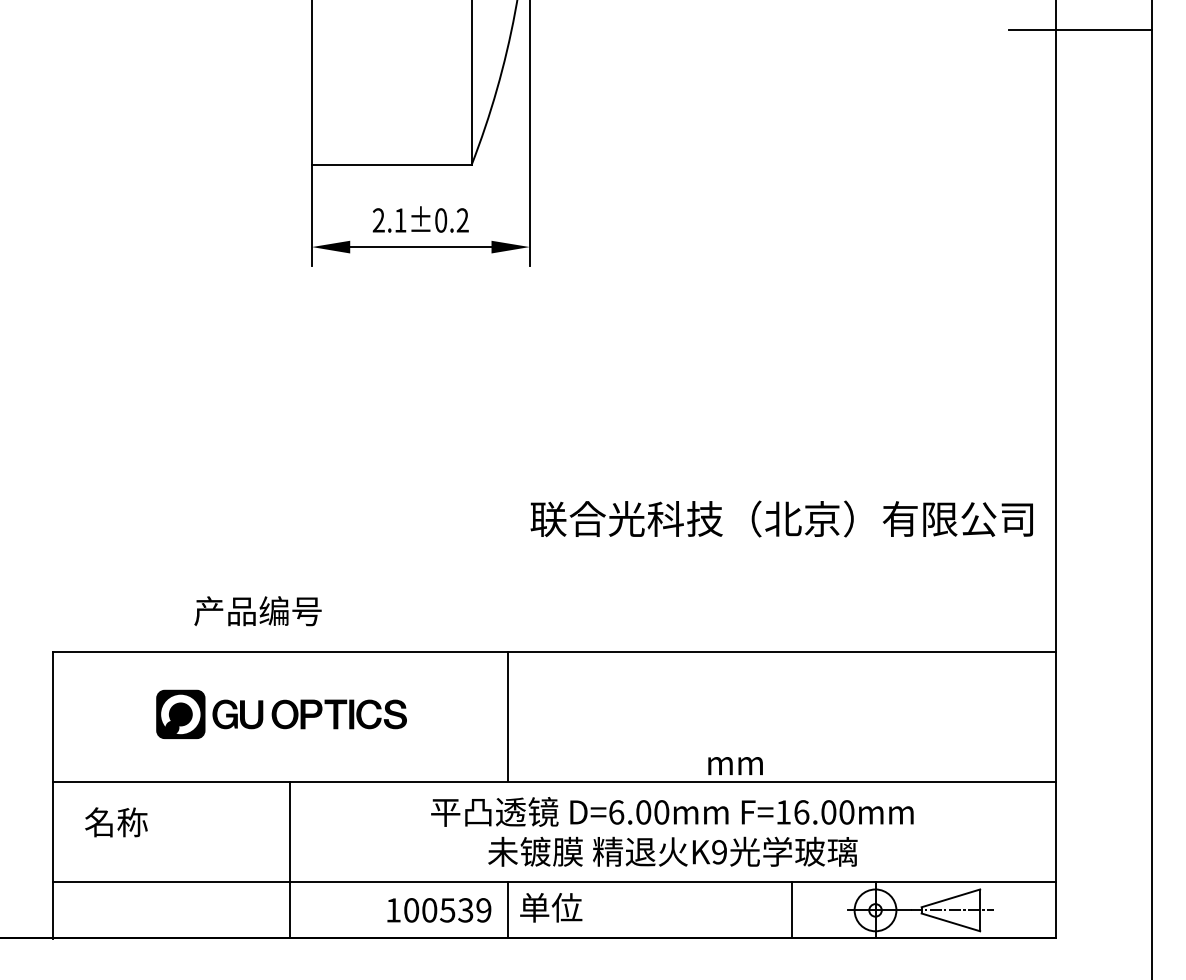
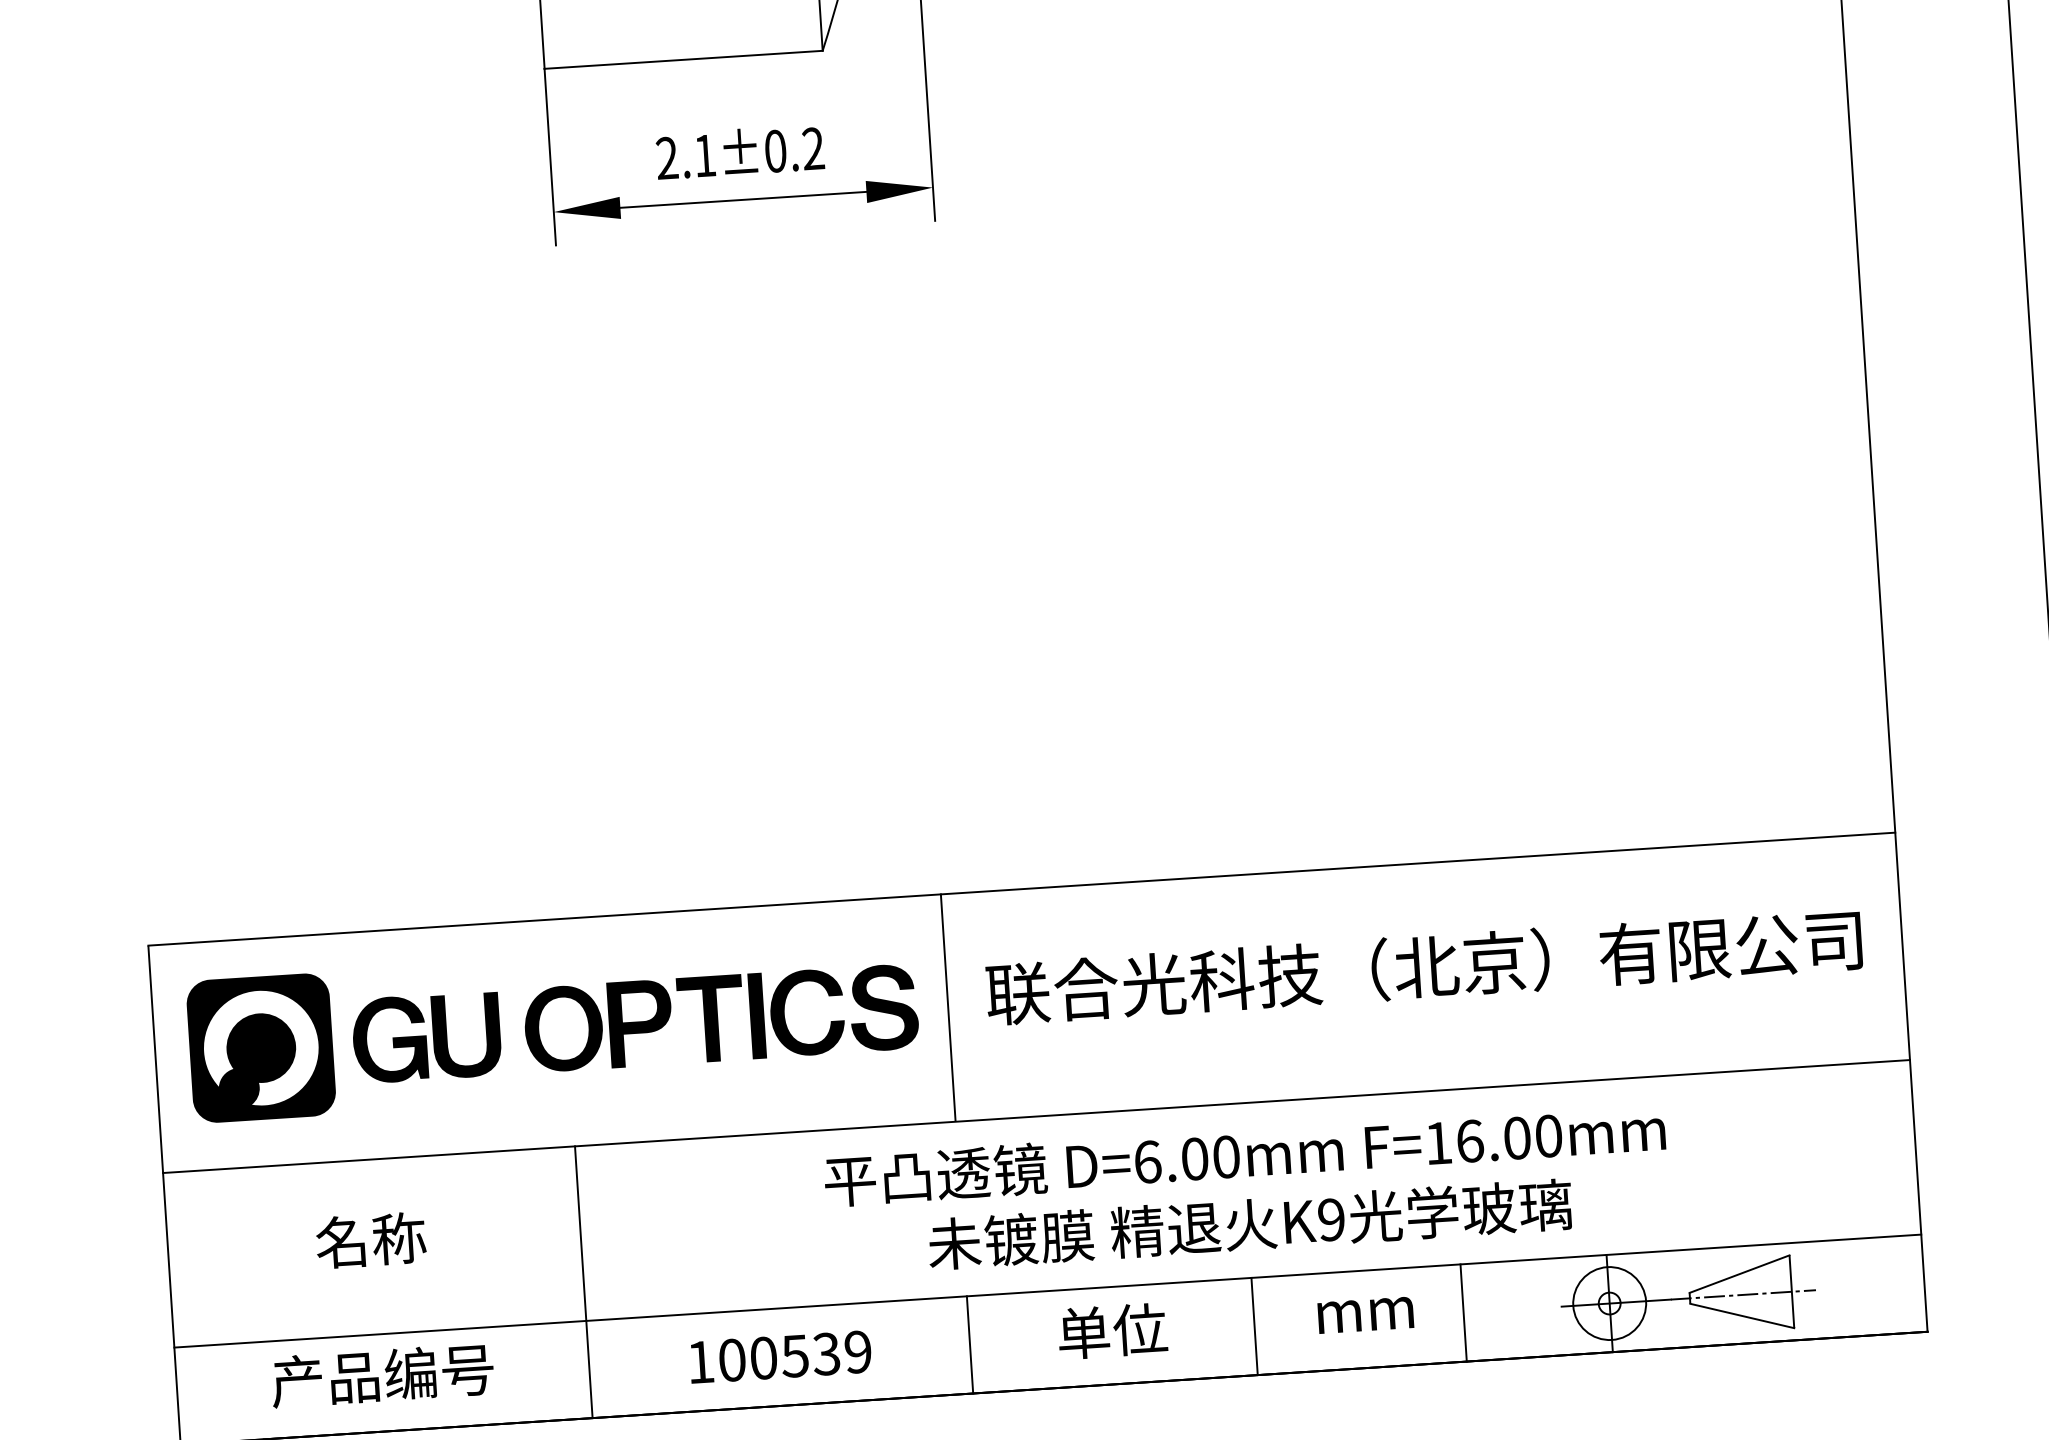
text: (781, 518) -> (1423, 966), moved
text: (257, 611) -> (381, 1376), moved
part: (281, 714) -> (553, 1029), size x1.67
text: (735, 765) -> (1365, 1314), moved
text: (116, 822) -> (371, 1240), moved
text: (551, 907) -> (1113, 1330), moved
text: (439, 910) -> (780, 1357), moved
line: (671, 910) -> (1254, 1326), added

